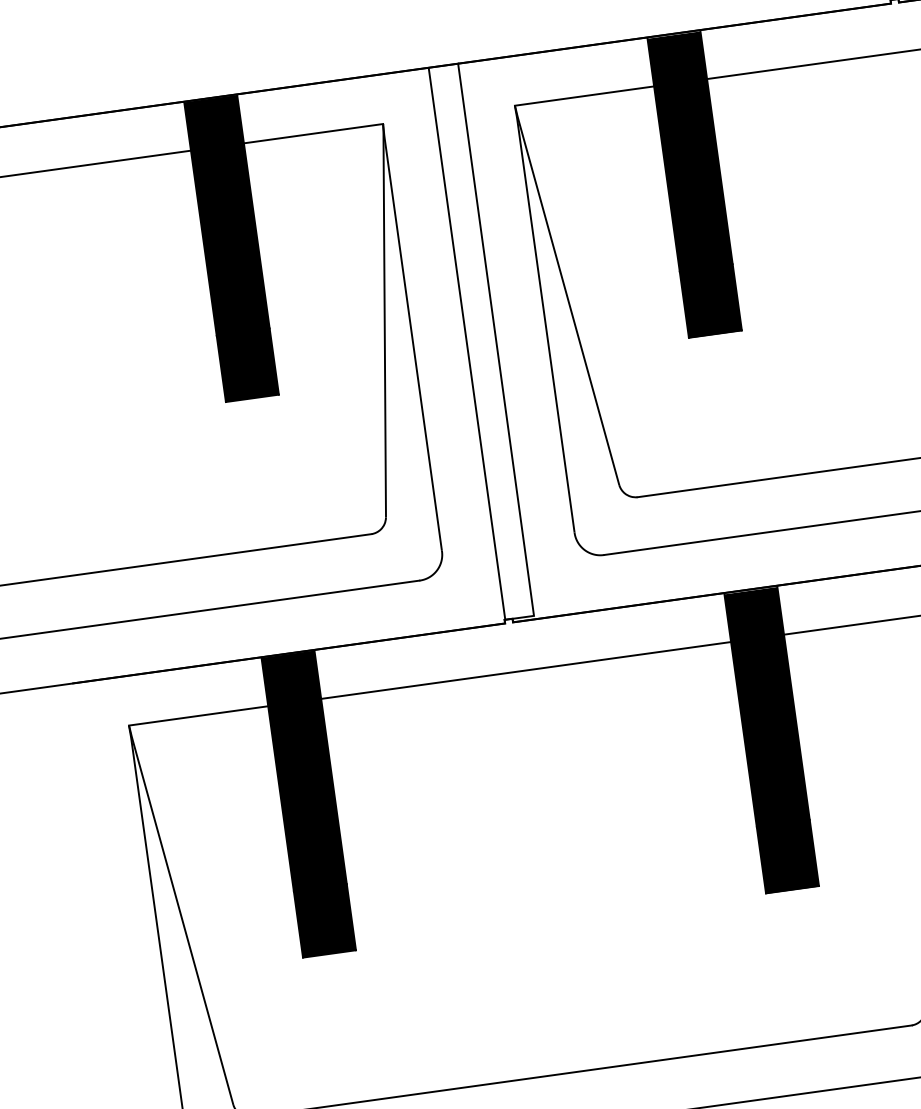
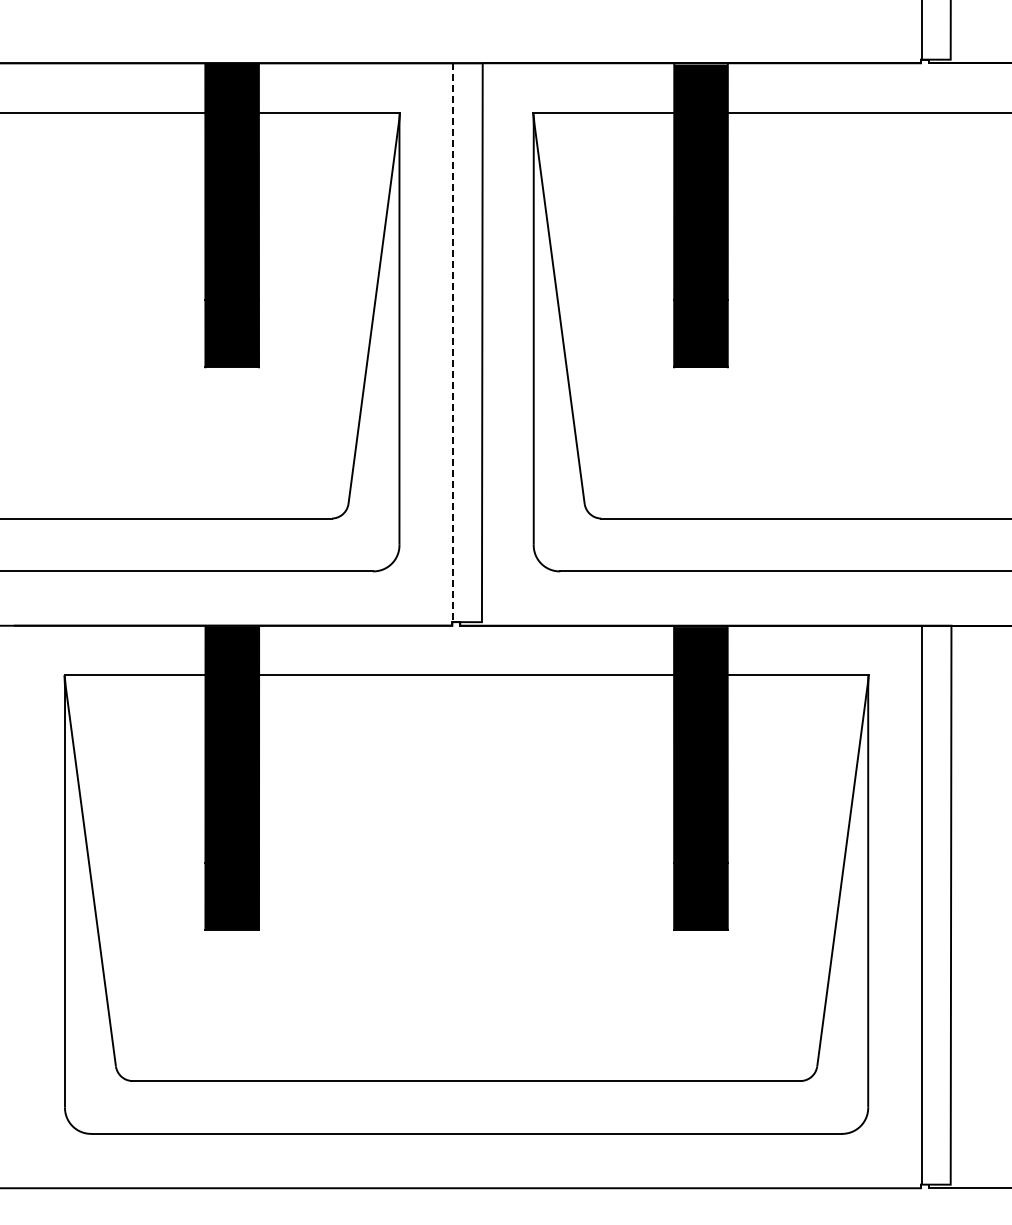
line: (466, 344) -> (452, 343), solid -> dashed

